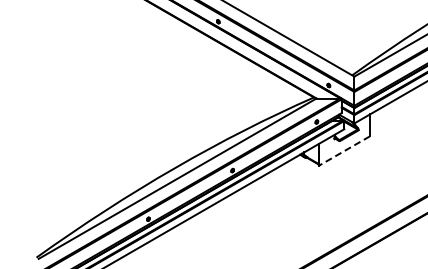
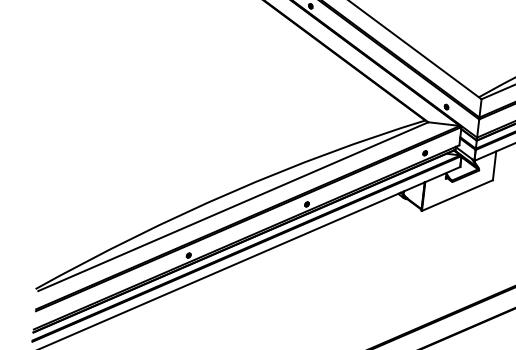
line: (344, 151) -> (457, 196), dashed -> solid

